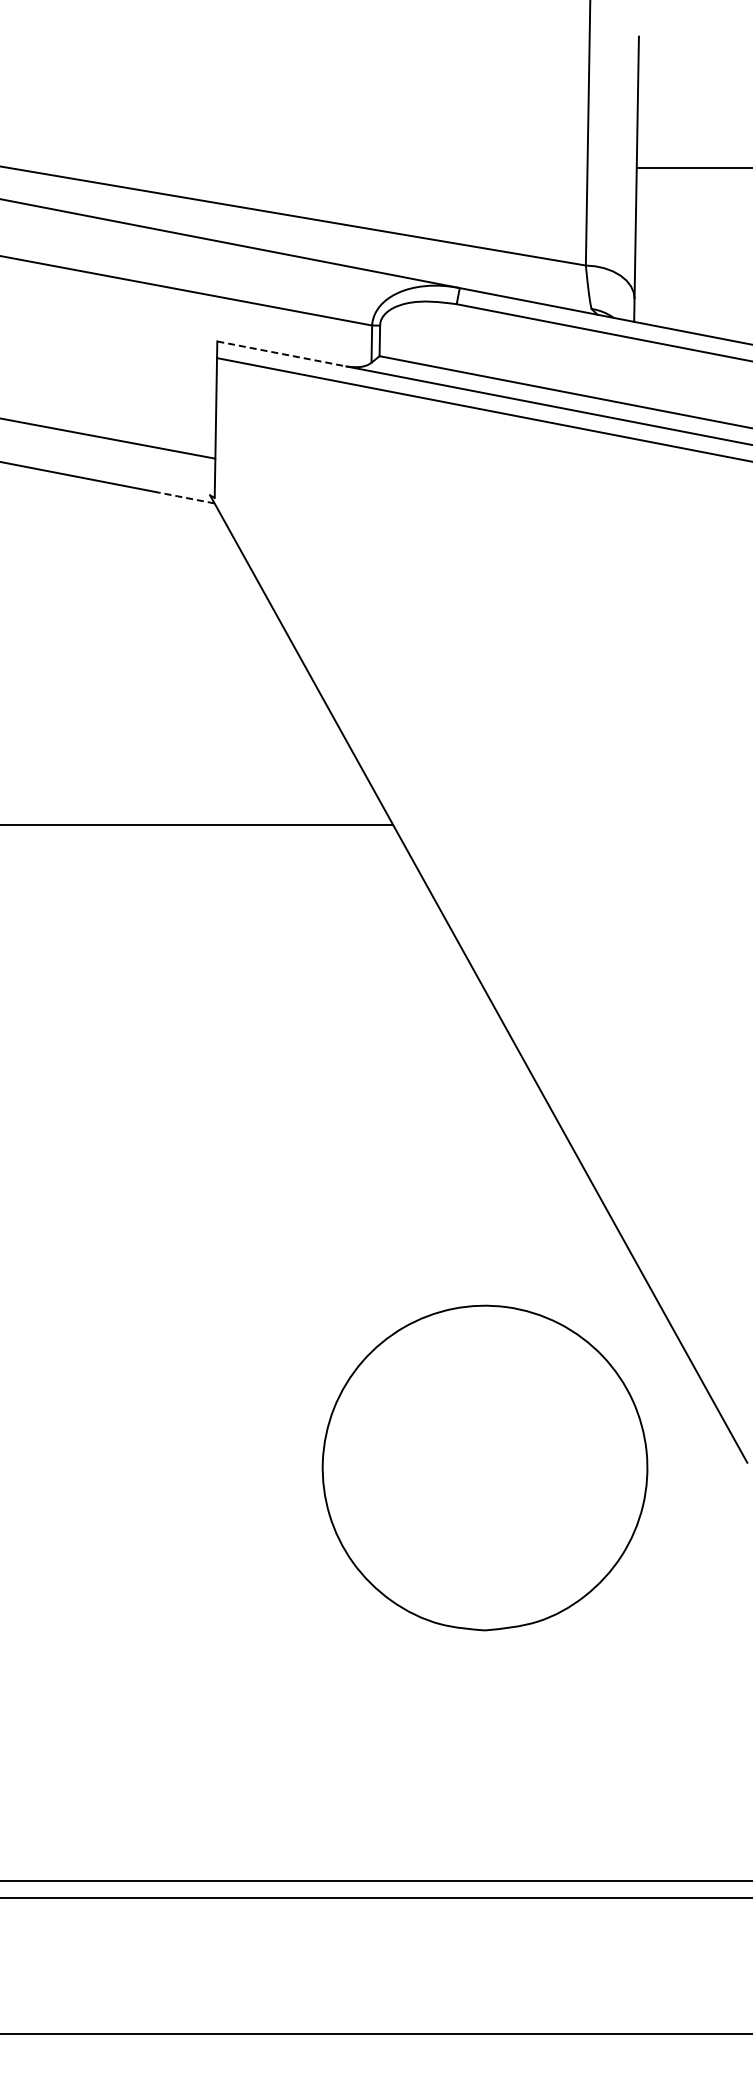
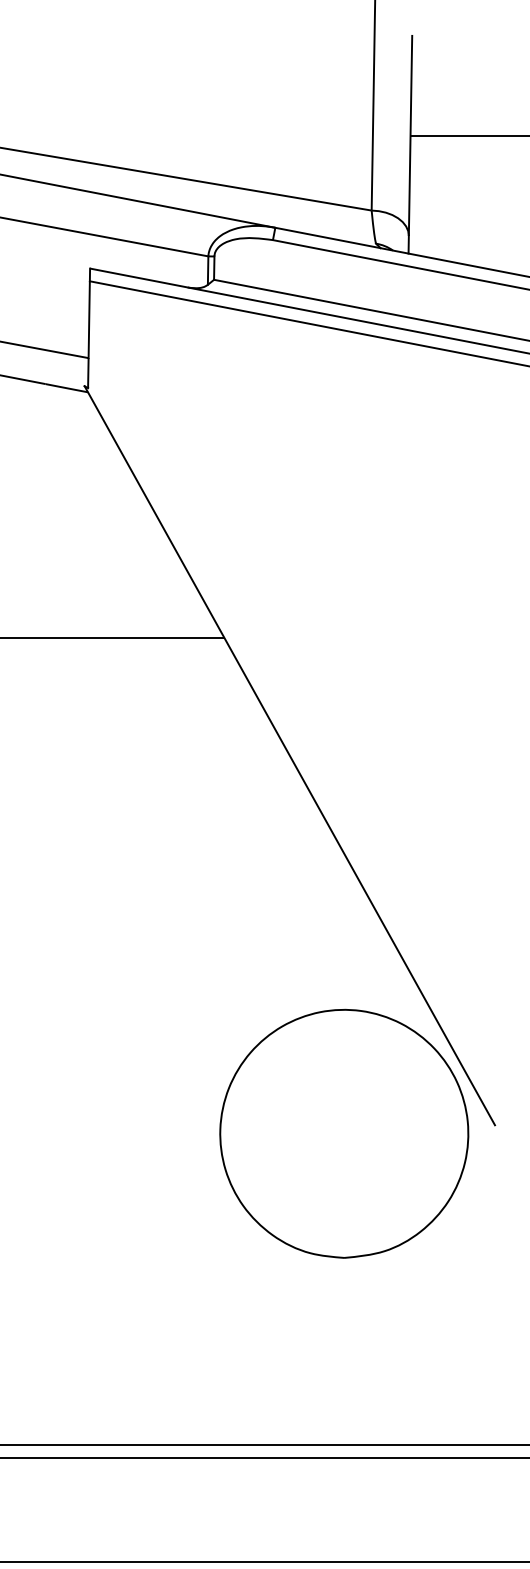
line: (281, 353) -> (139, 277), dashed -> solid
line: (187, 498) -> (67, 388), dashed -> solid
part: (484, 1467) -> (343, 1133), moved

